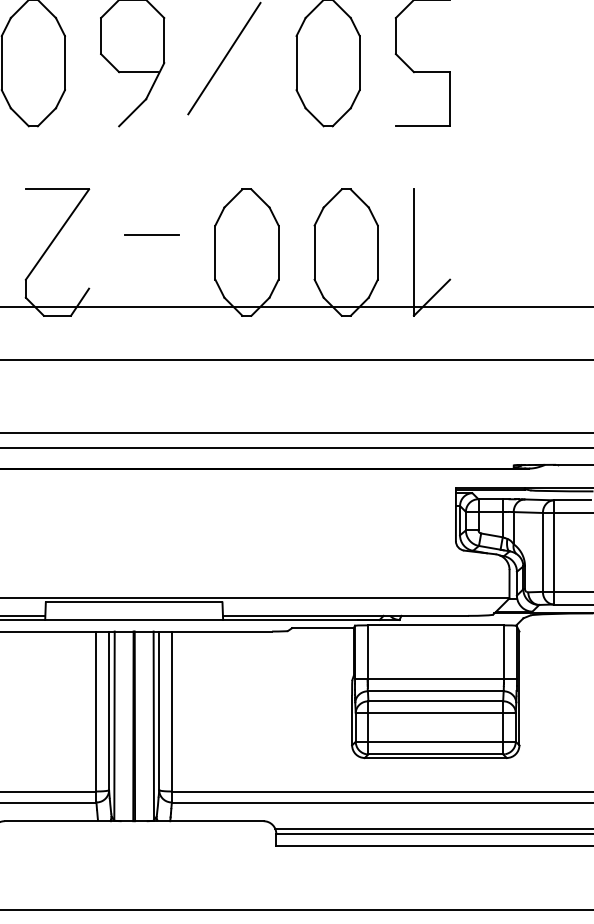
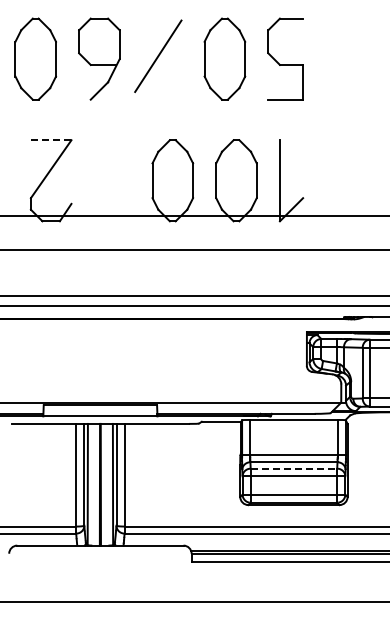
line: (57, 189) -> (51, 140), solid -> dashed
line: (151, 235) -> (111, 169), removed
line: (436, 701) -> (294, 468), solid -> dashed

